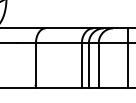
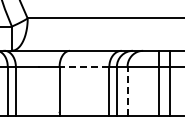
line: (58, 43) -> (84, 67), solid -> dashed
line: (98, 65) -> (127, 90), solid -> dashed

